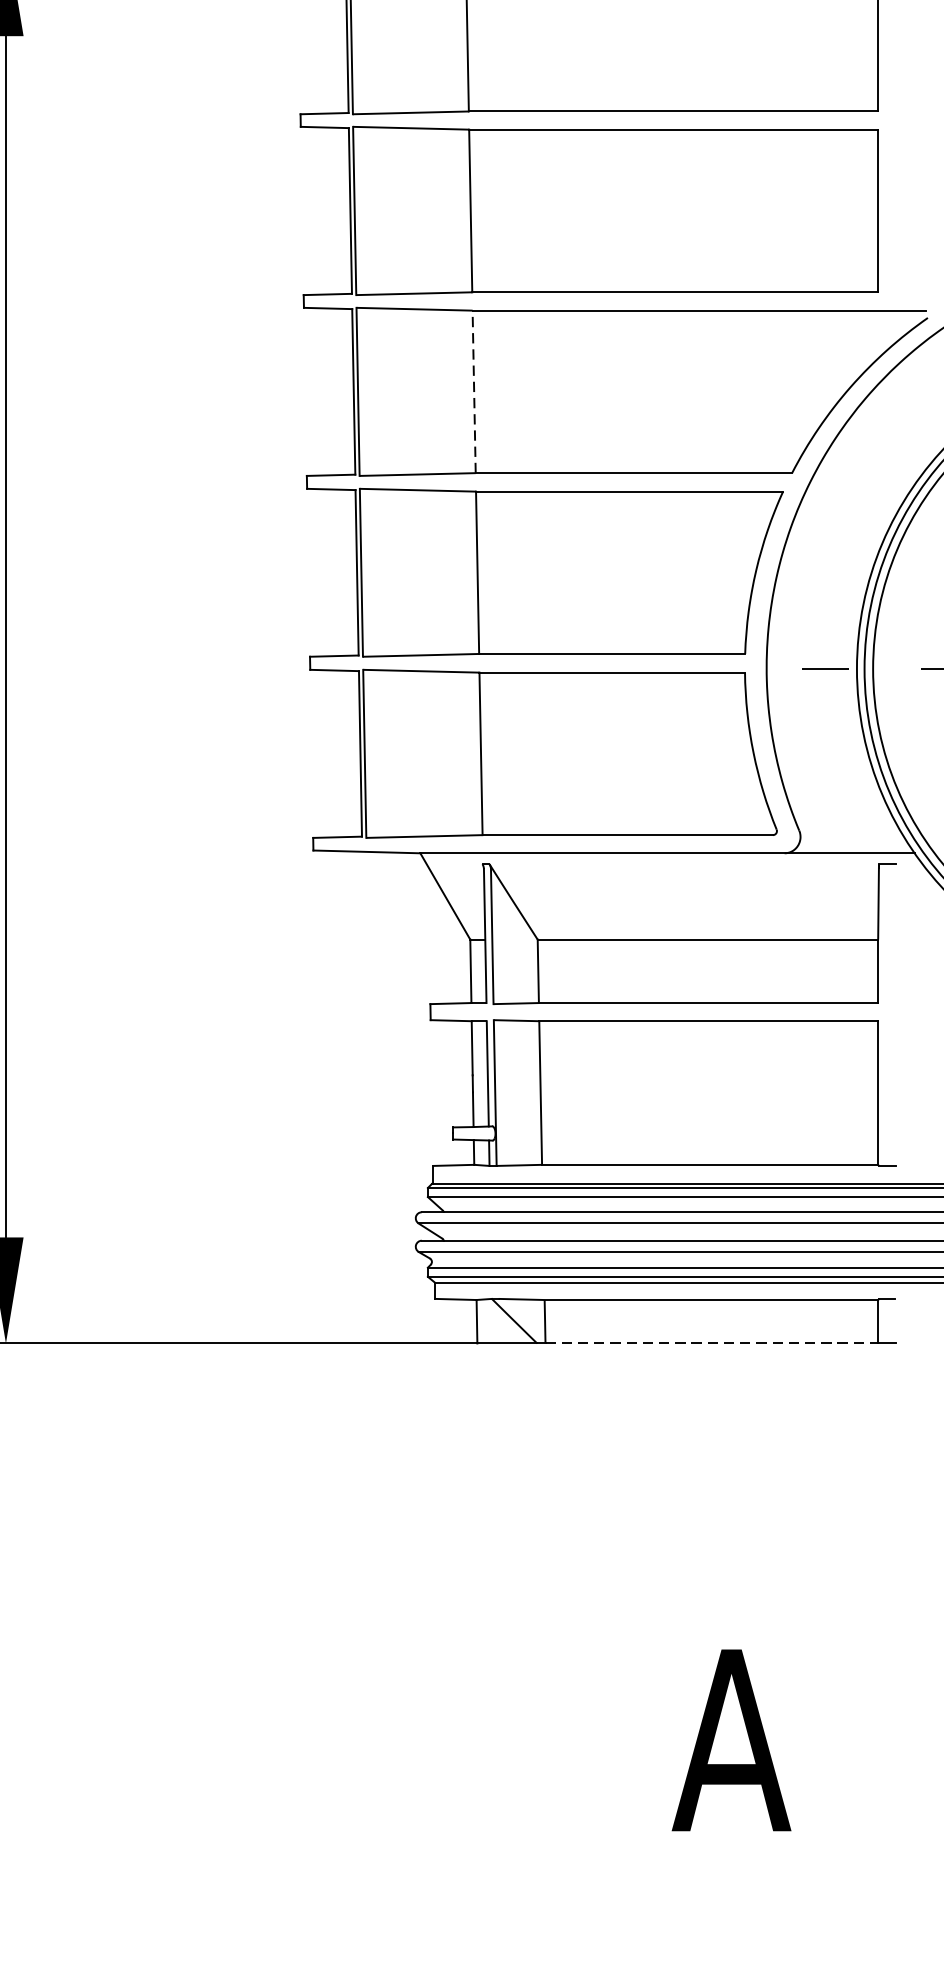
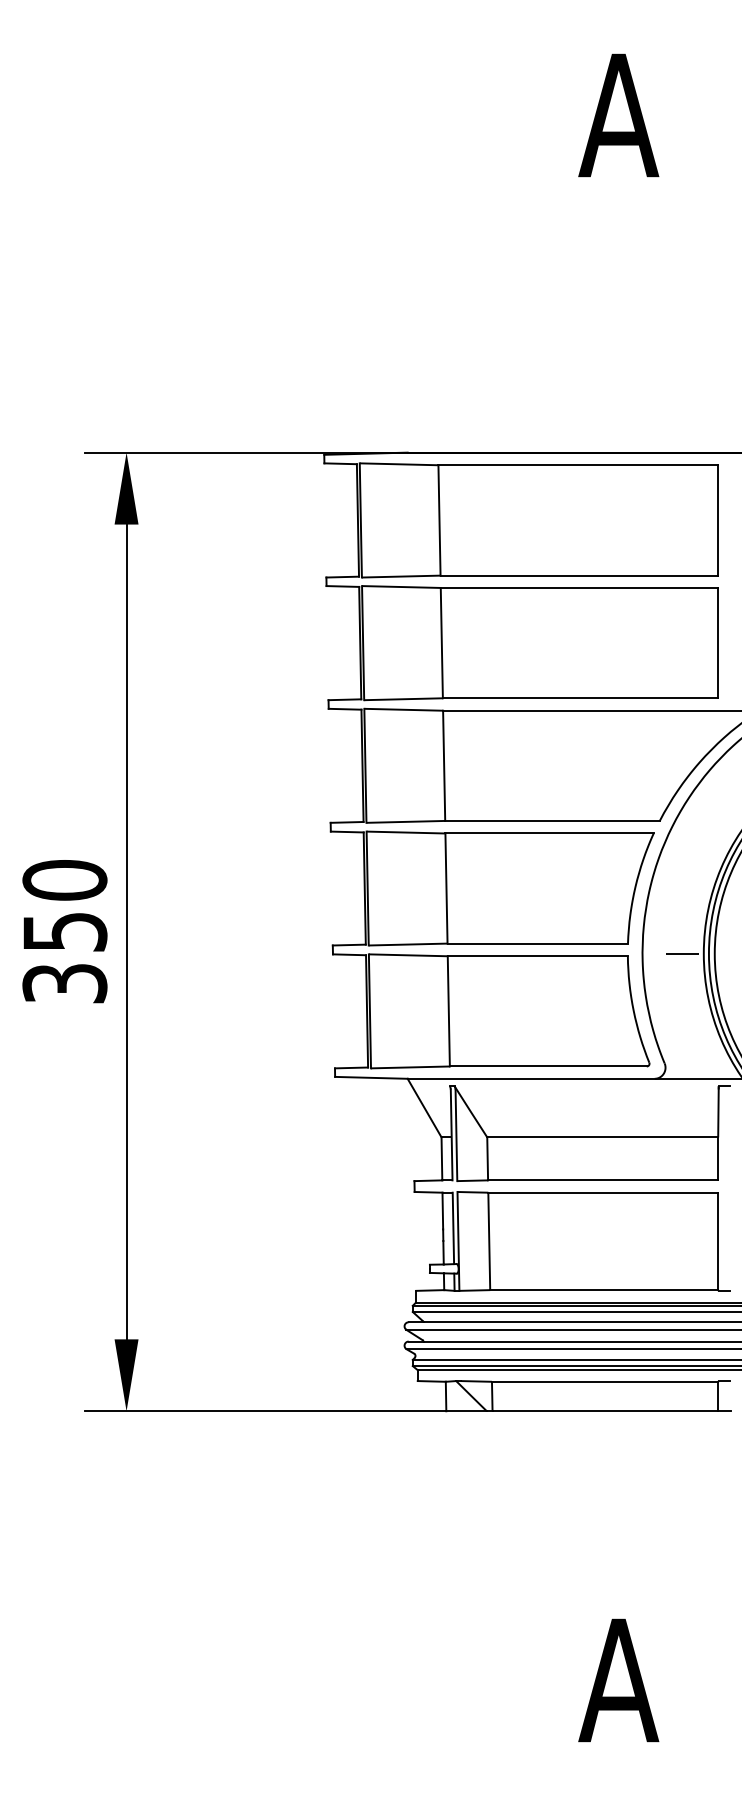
line: (474, 391) -> (444, 765), dashed -> solid
line: (712, 1343) -> (605, 1411), dashed -> solid

